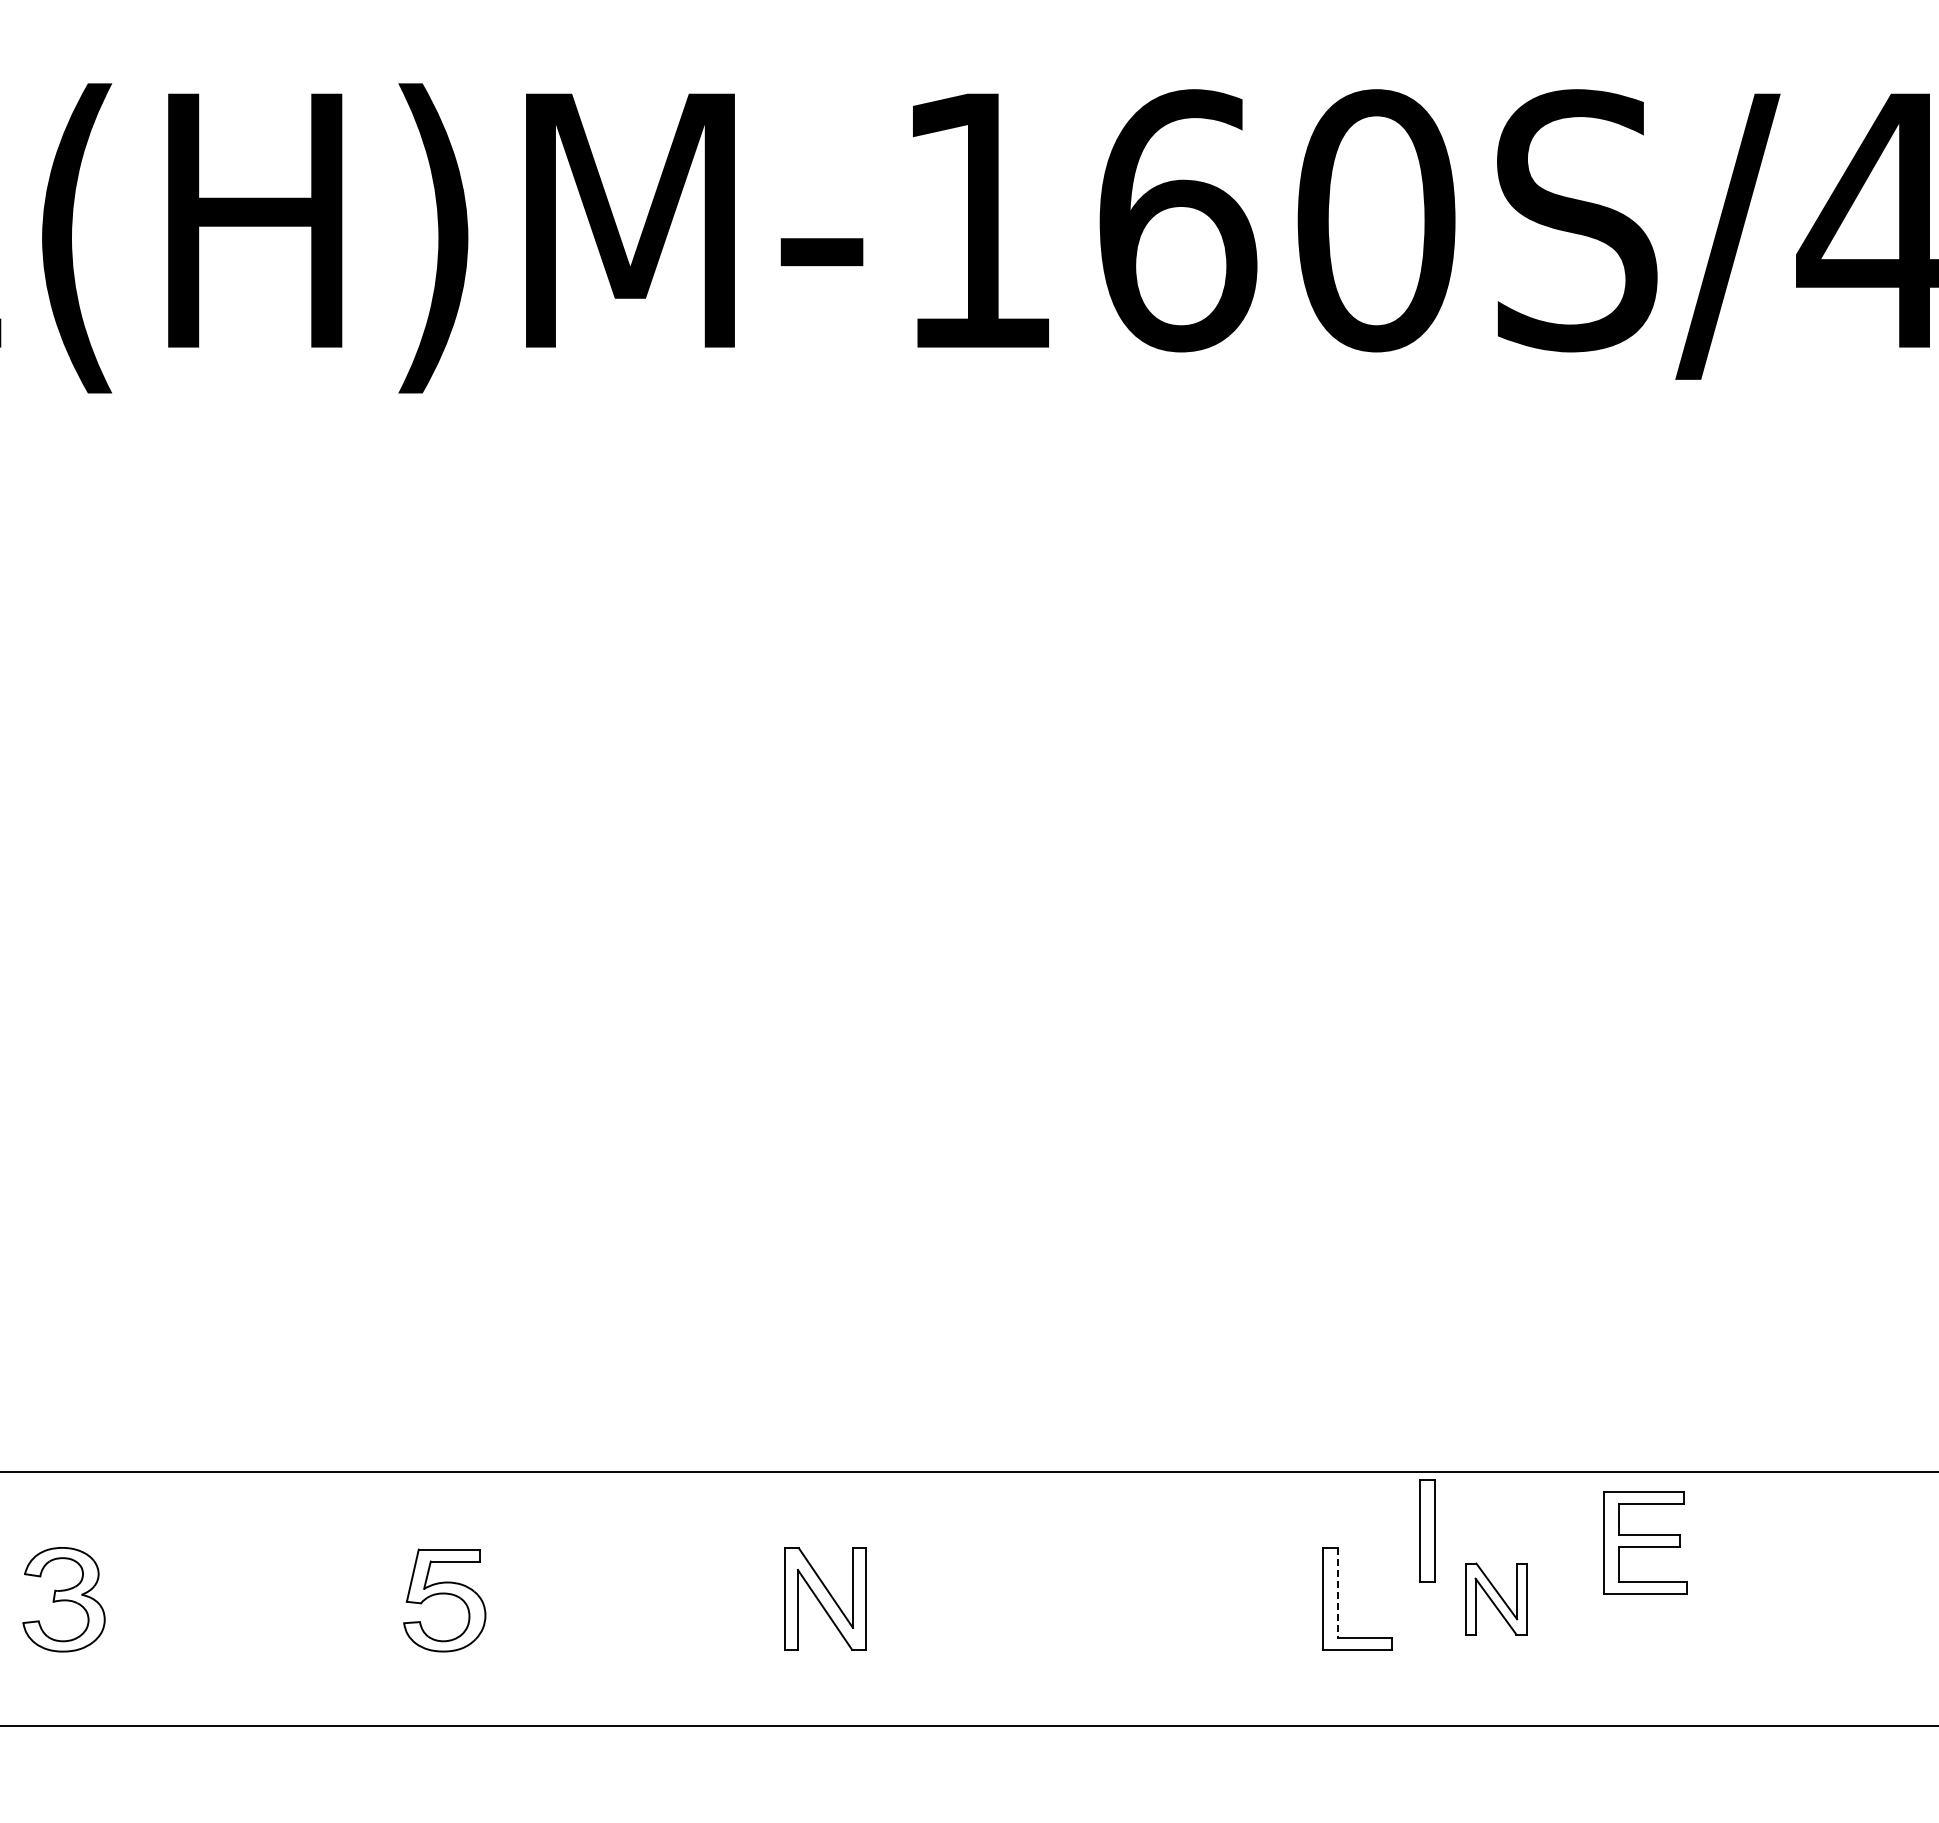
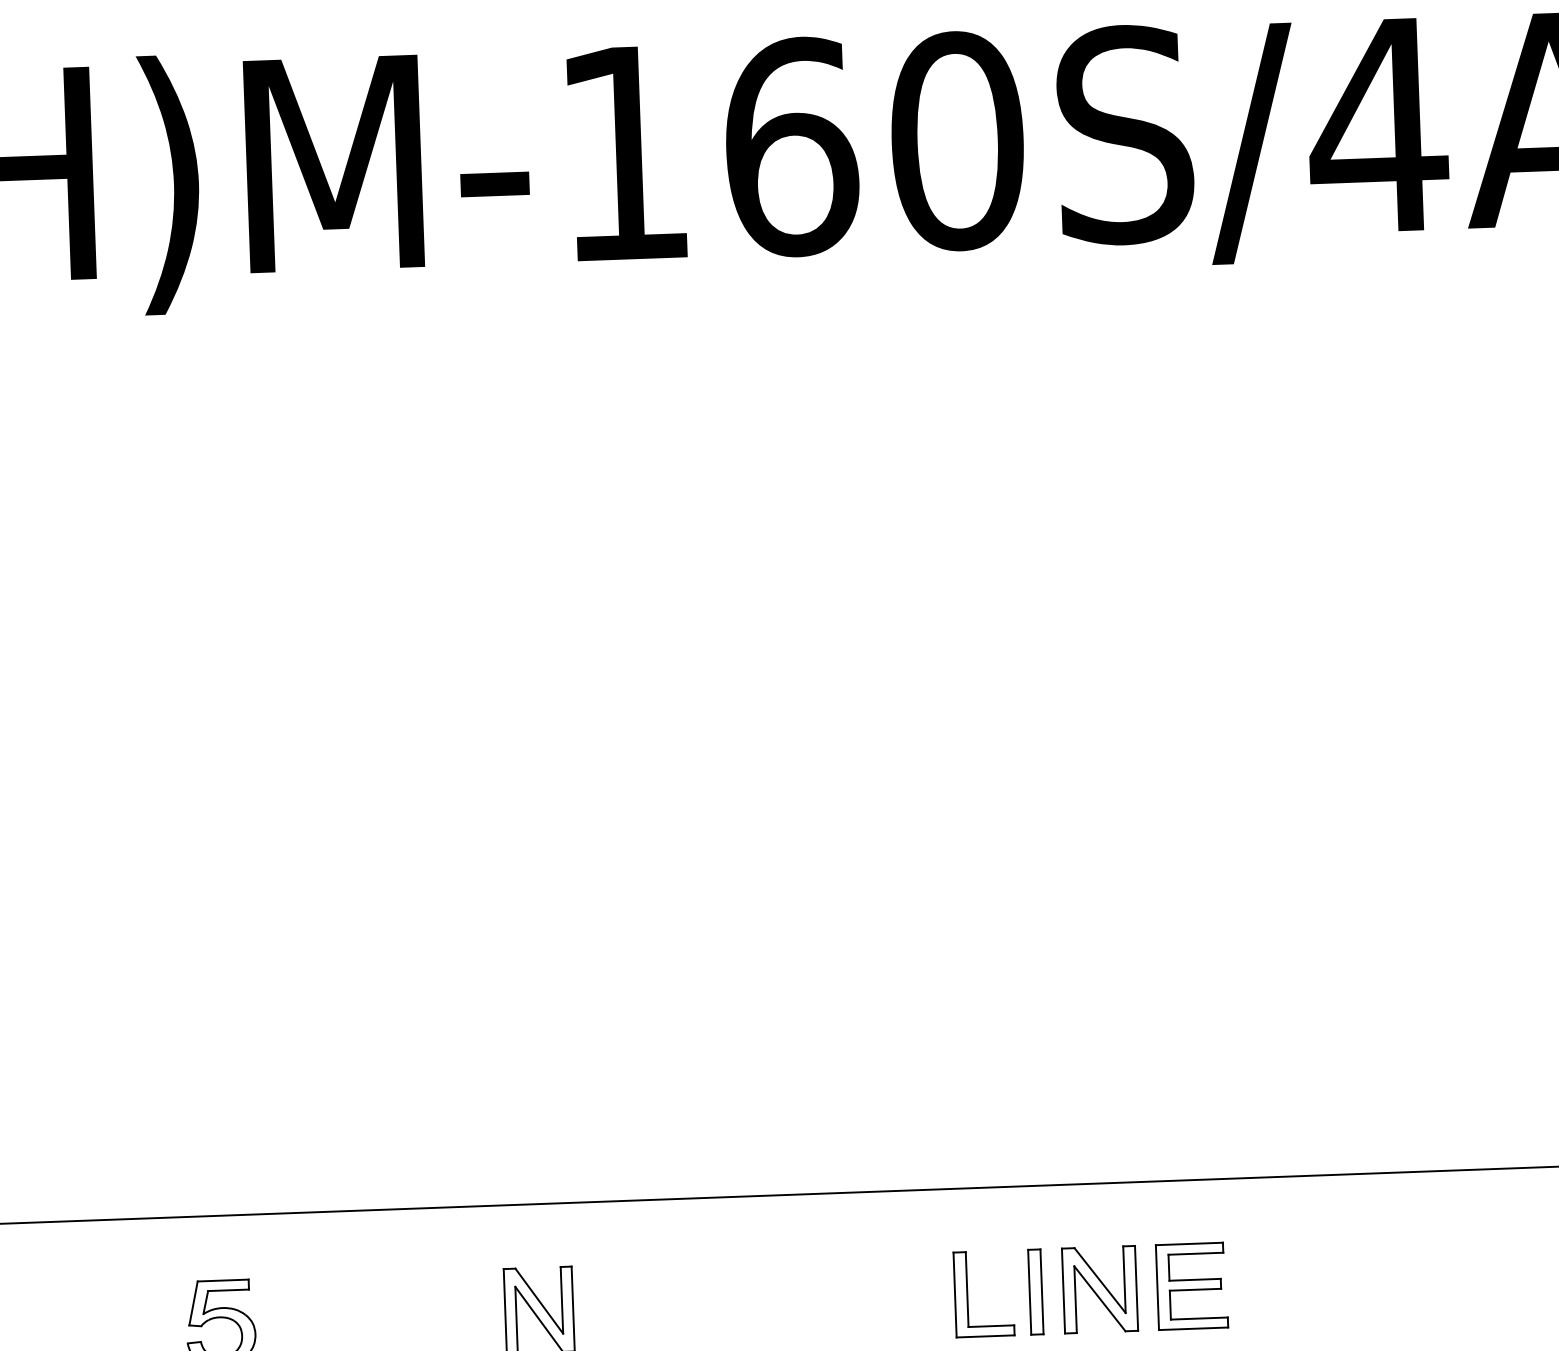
part: (1427, 1530) -> (1035, 1291), moved
part: (1645, 1542) -> (1192, 1285), moved
line: (1337, 1593) -> (967, 1289), dashed -> solid
part: (1496, 1598) -> (1100, 1289), size x1.43

